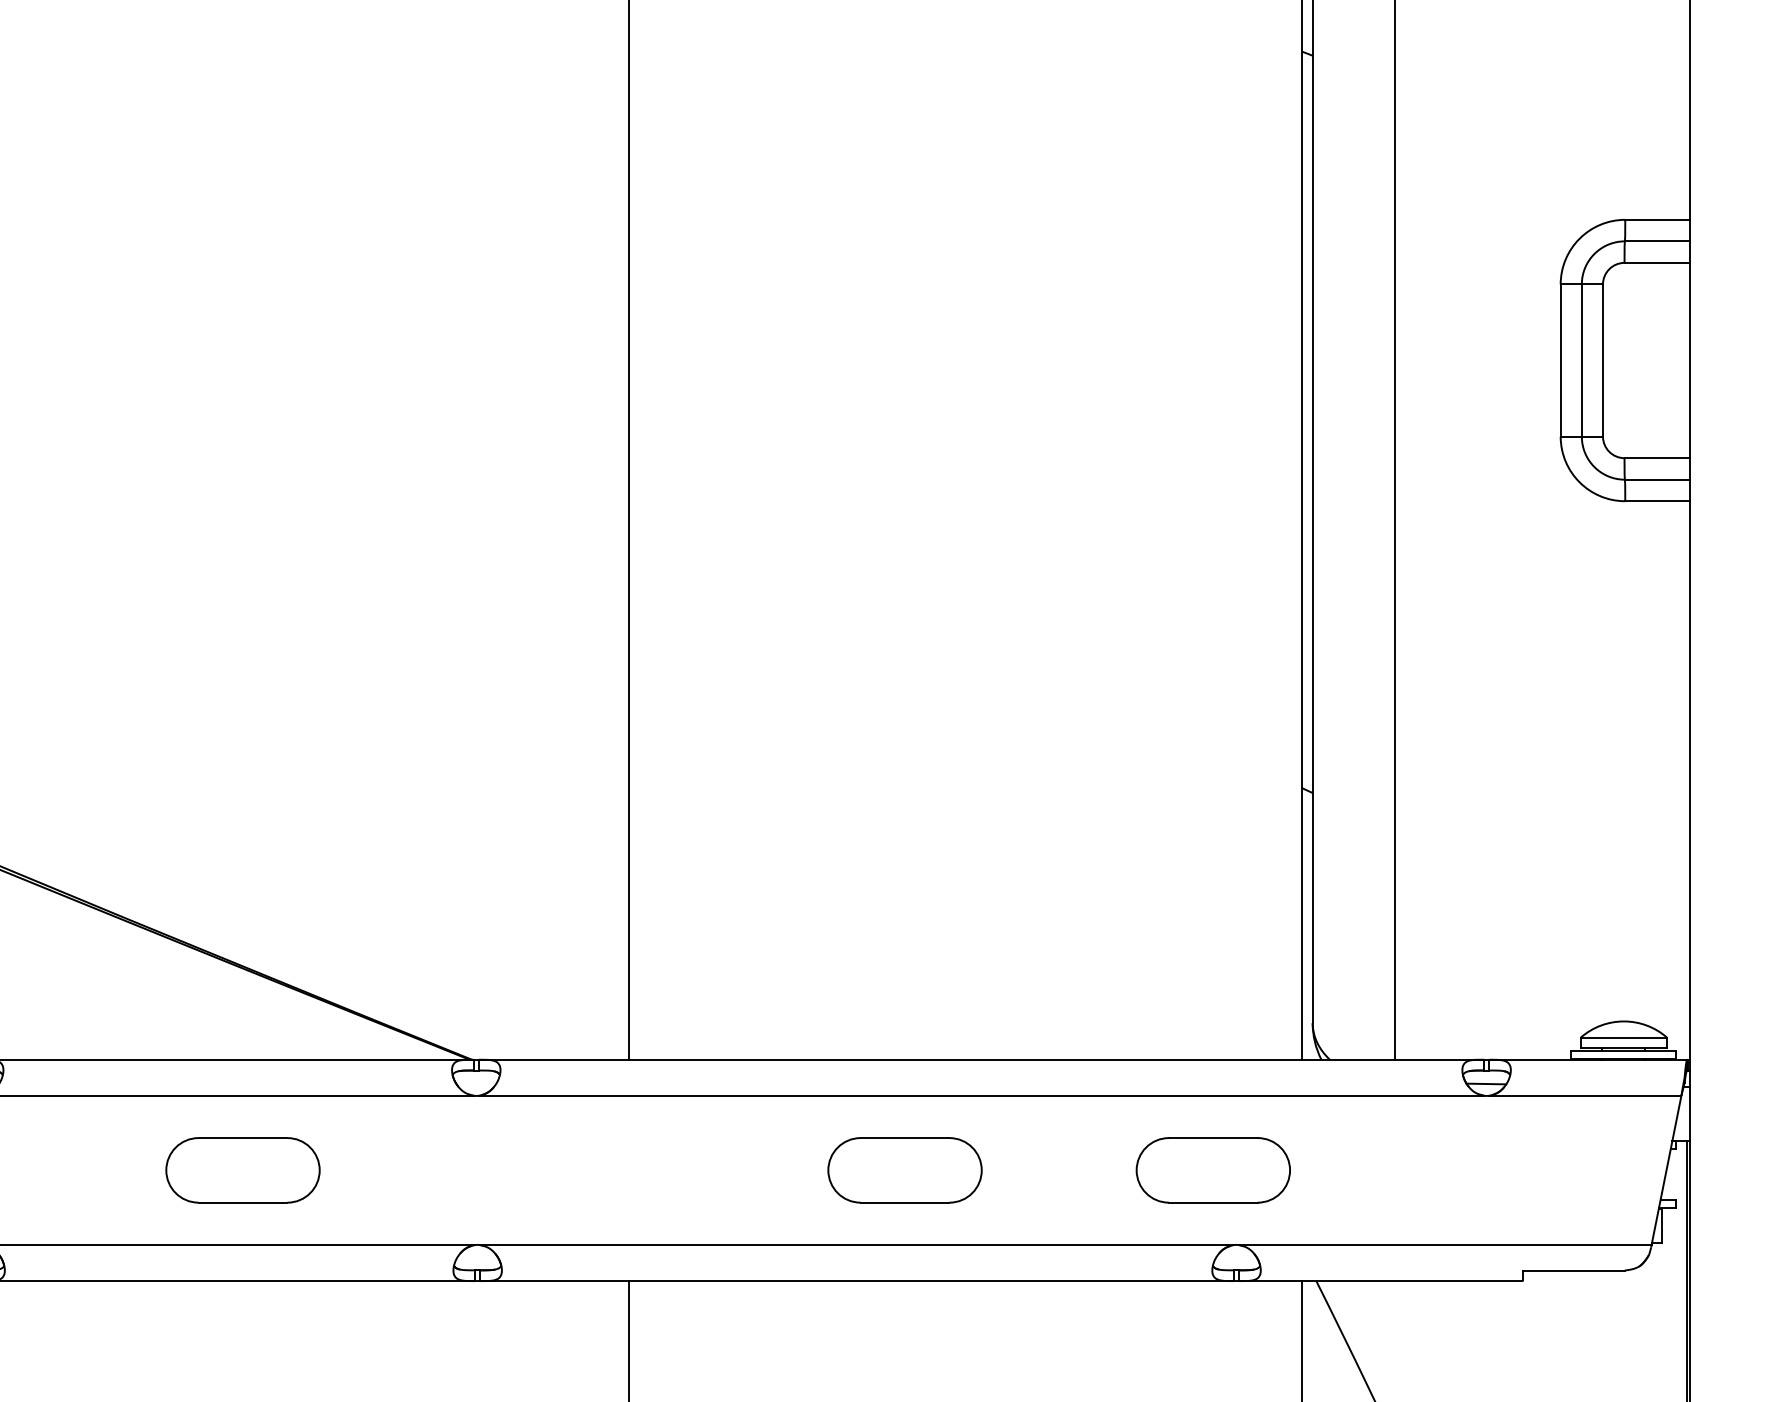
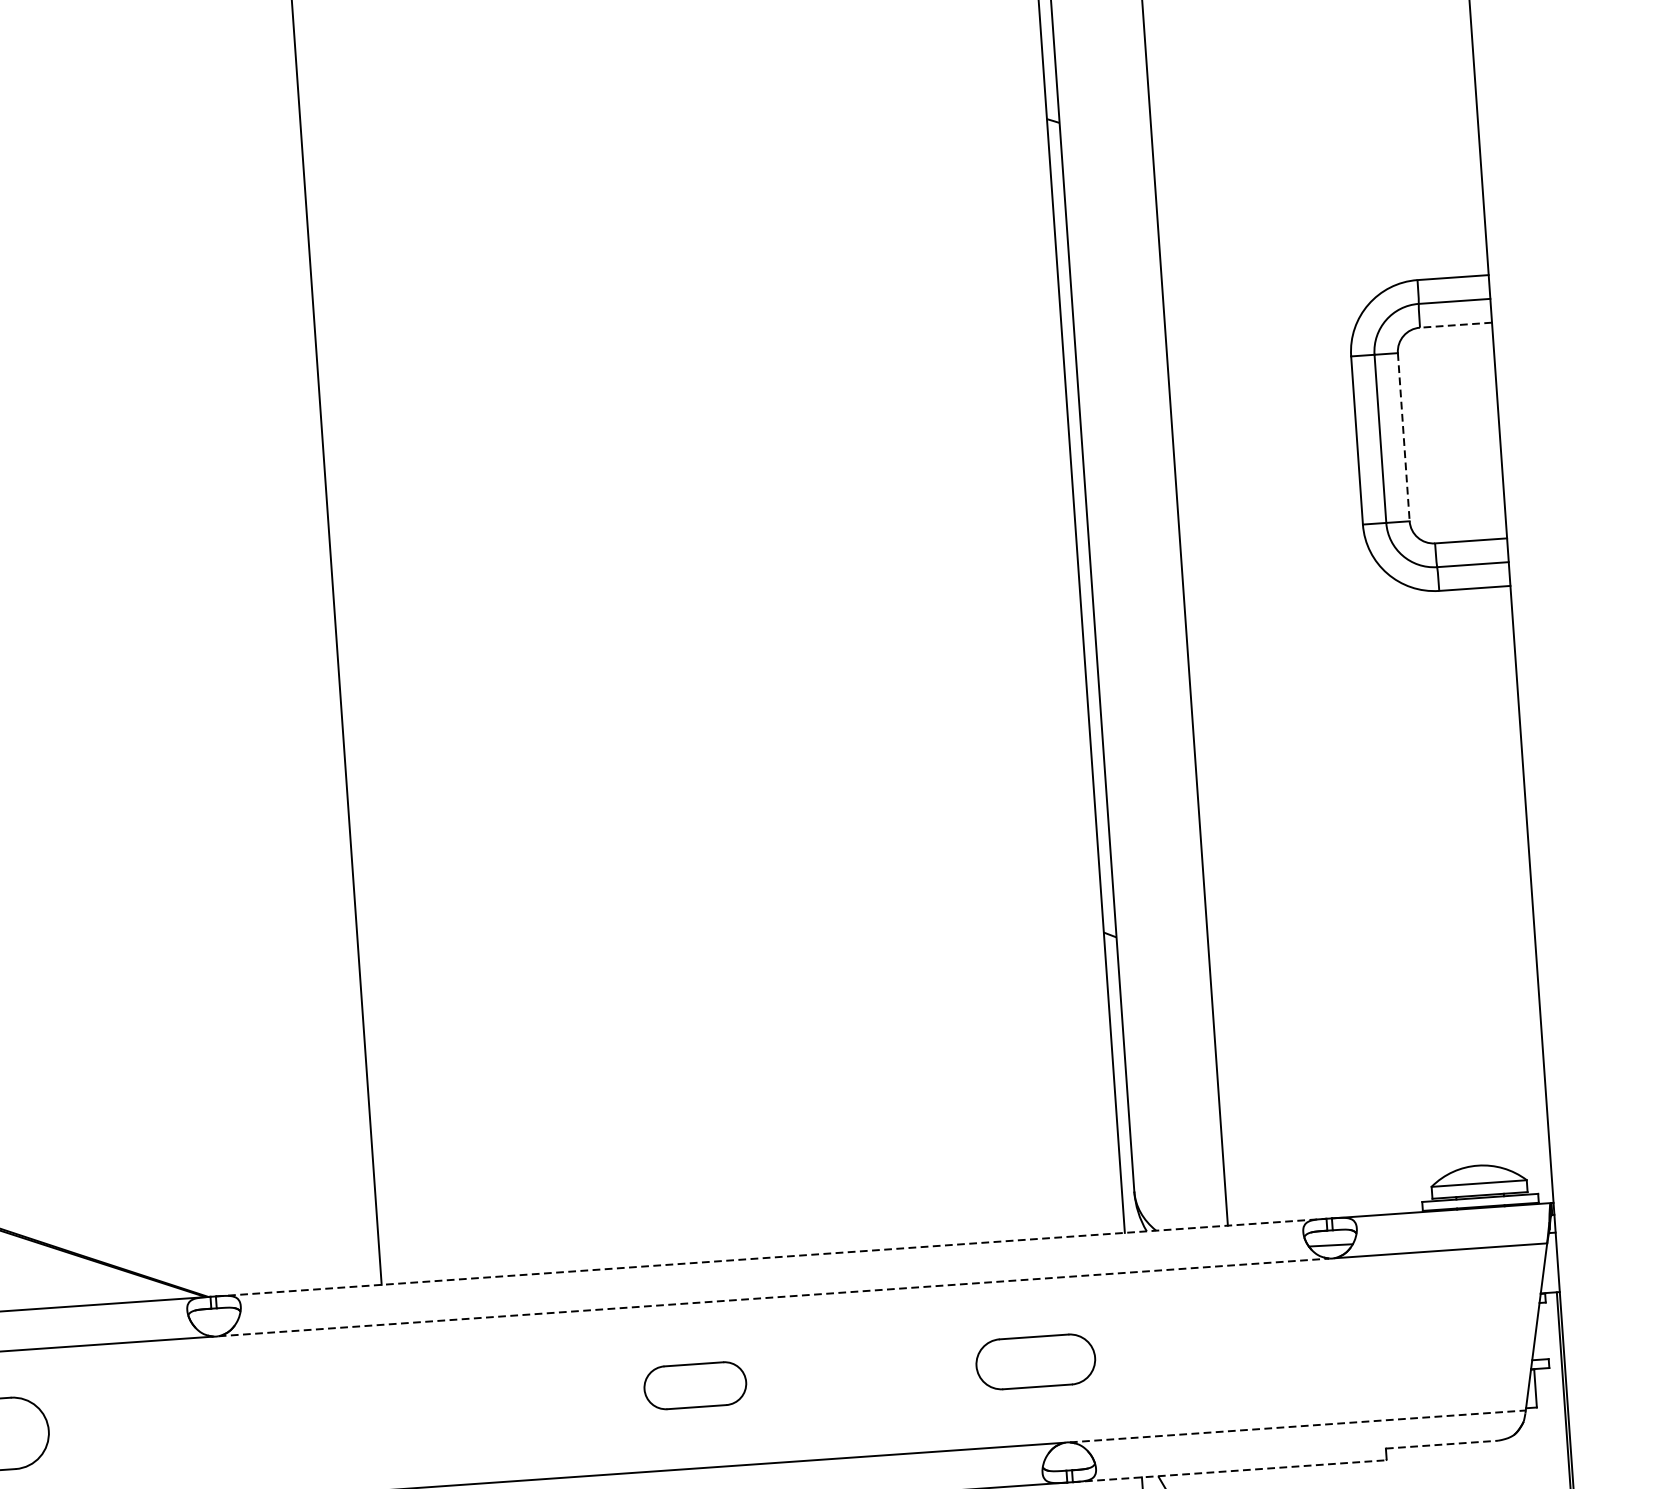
line: (1657, 262) -> (1456, 324), solid -> dashed
line: (1602, 361) -> (1403, 438), solid -> dashed
line: (981, 1059) -> (771, 1257), solid -> dashed
line: (981, 1095) -> (774, 1297), solid -> dashed
part: (904, 1170) -> (694, 1385), size x0.6
part: (1212, 1170) -> (1035, 1362), size x0.7
line: (1445, 1245) -> (1298, 1426), solid -> dashed
line: (1573, 1270) -> (1441, 1444), solid -> dashed
line: (1380, 1281) -> (1229, 1471), solid -> dashed

